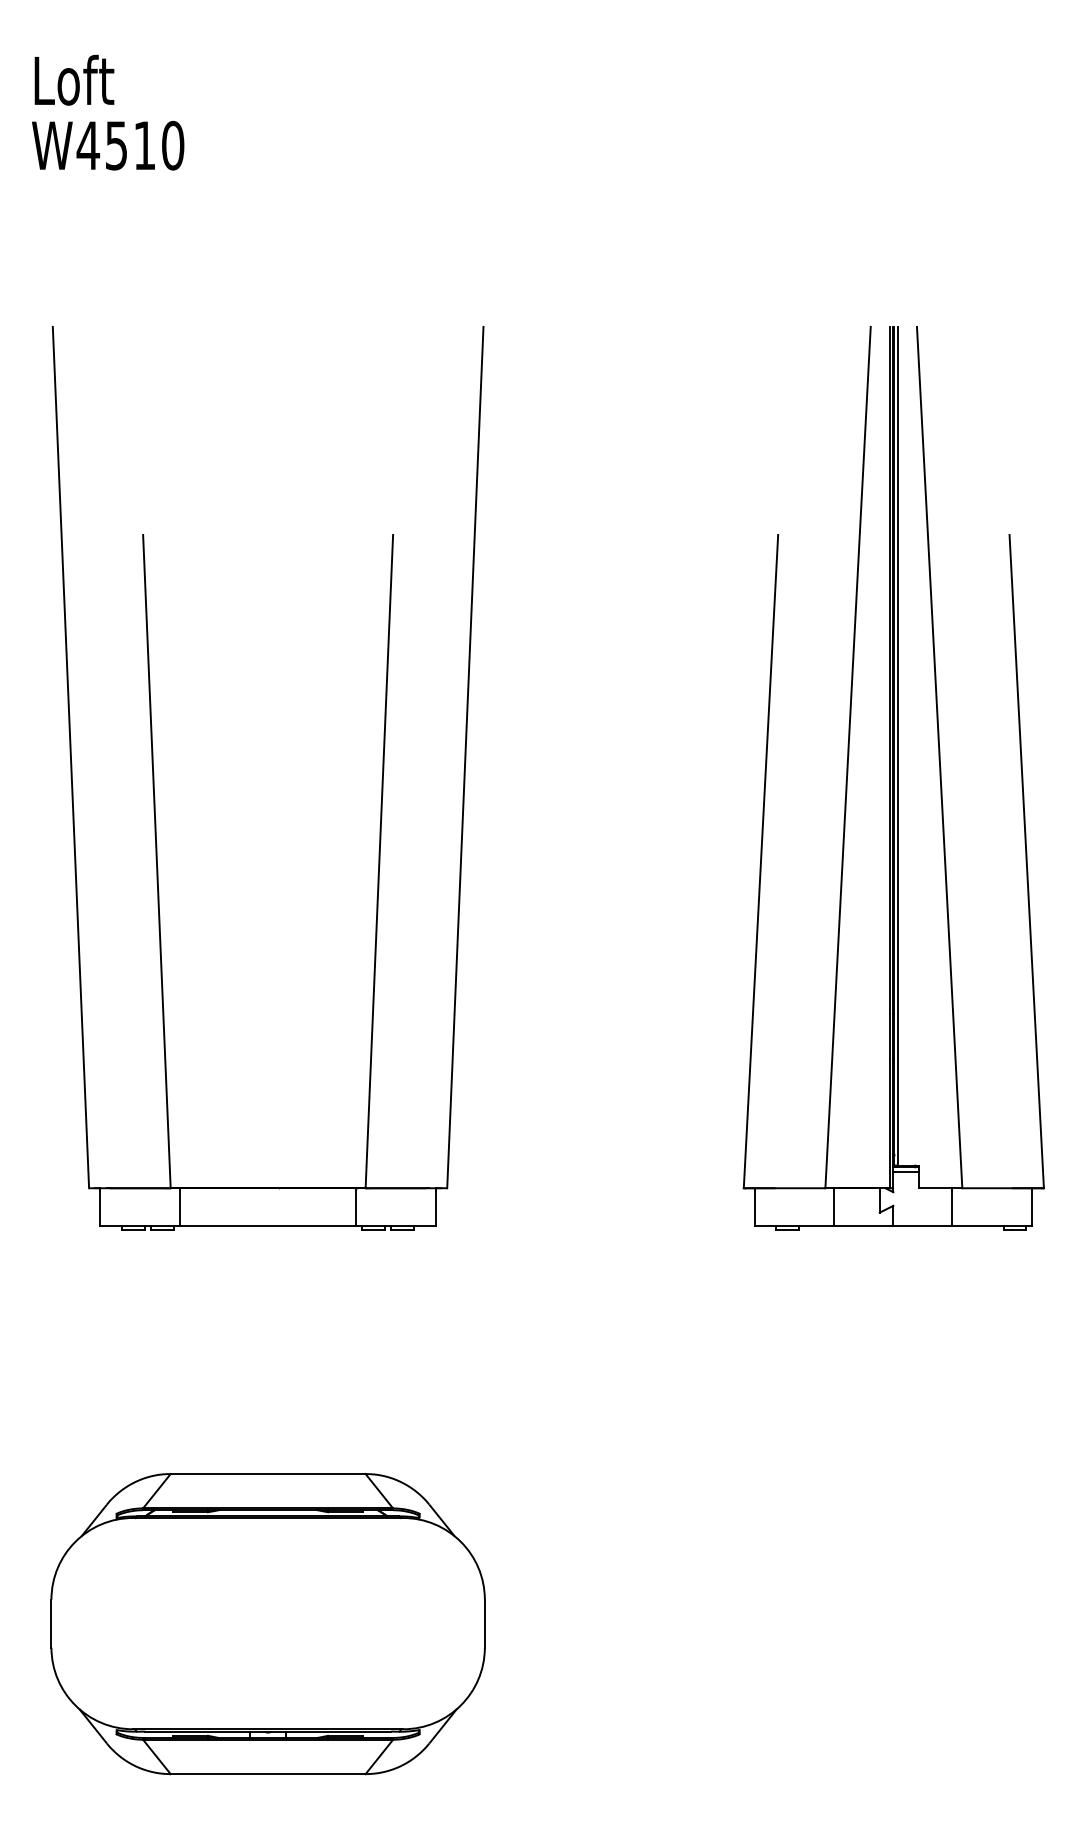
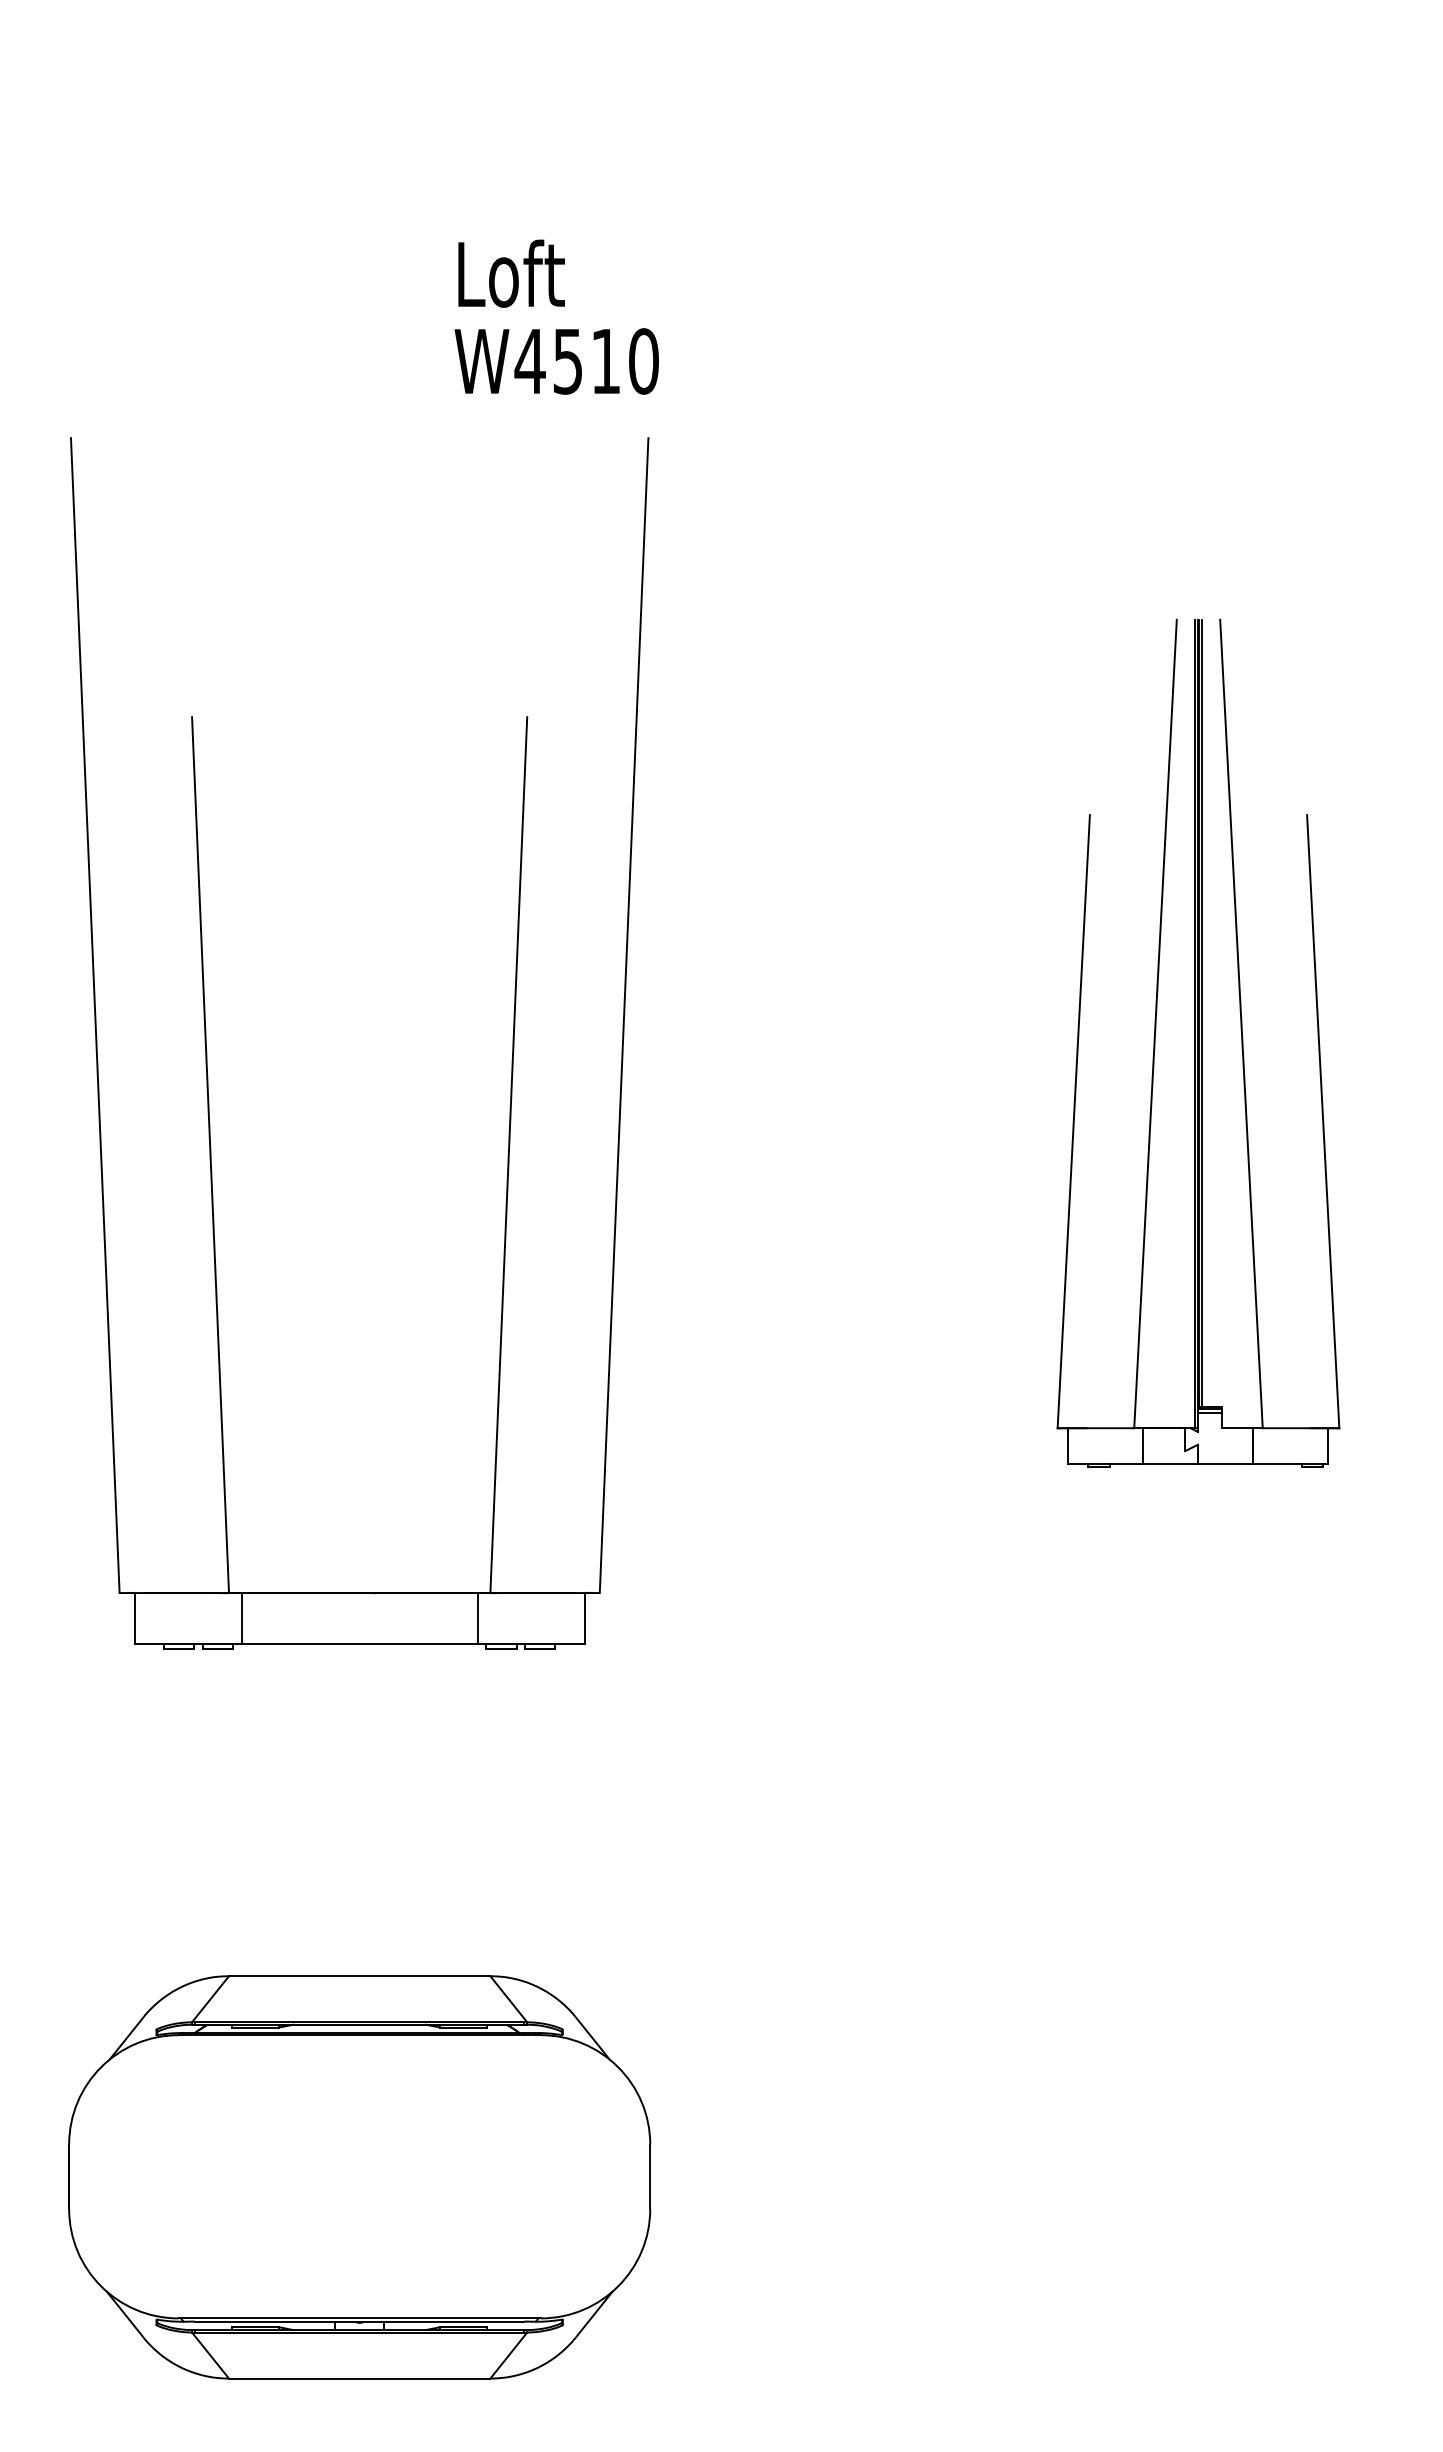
text: (108, 112) -> (557, 316), moved
part: (893, 778) -> (1198, 1043), size x0.7

